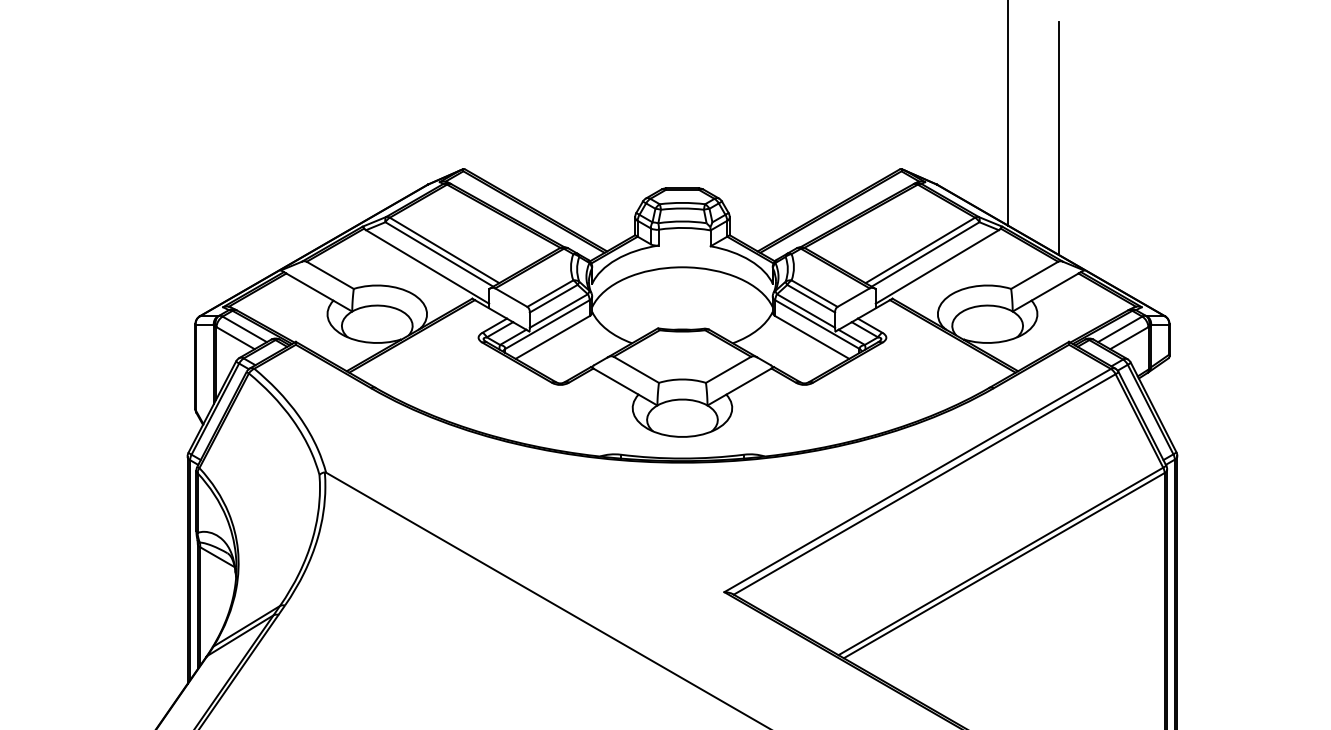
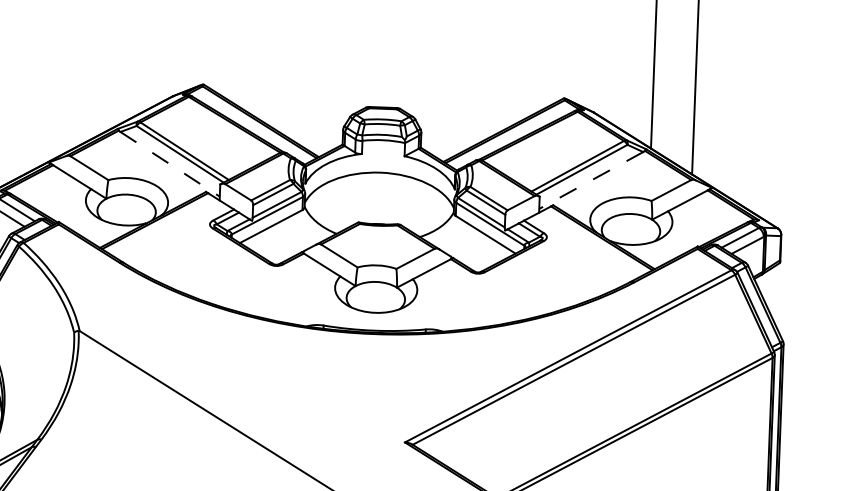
line: (427, 266) -> (170, 163), solid -> dashed
line: (937, 266) -> (591, 180), solid -> dashed

